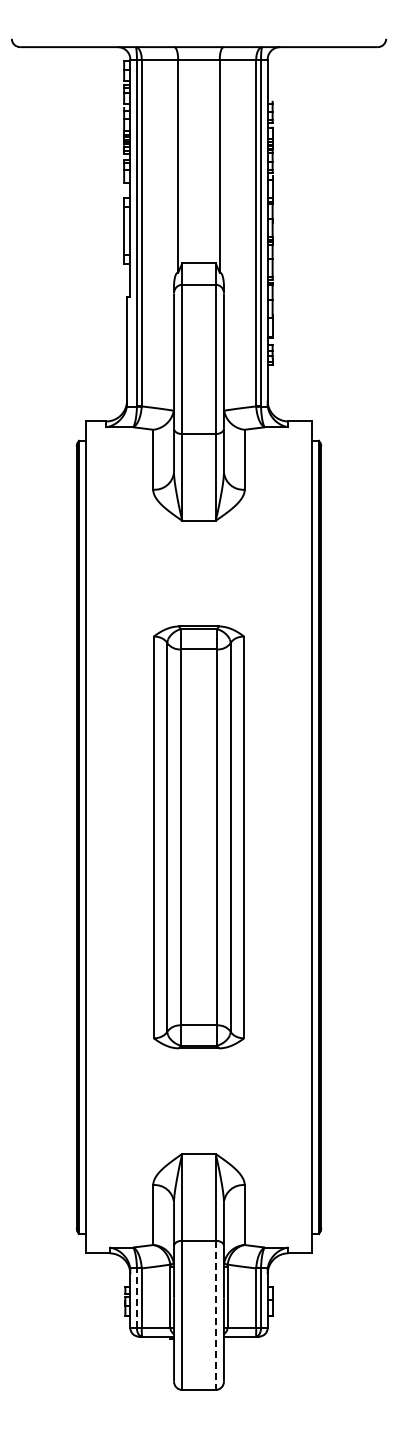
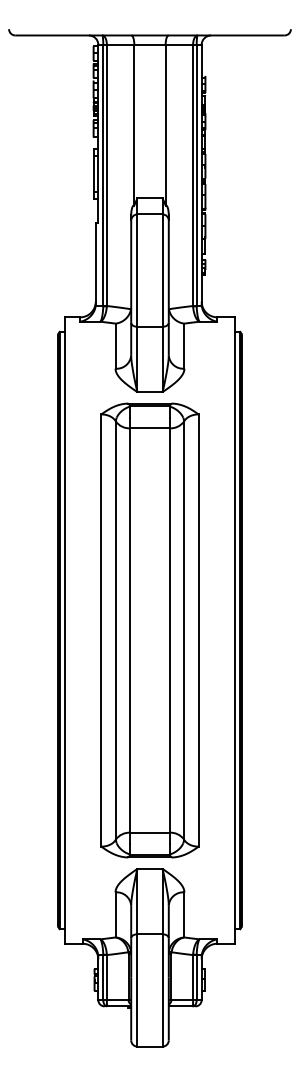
part: (198, 837) -> (149, 630), size x1.43
line: (136, 1298) -> (102, 977), dashed -> solid
line: (215, 1315) -> (162, 990), dashed -> solid

